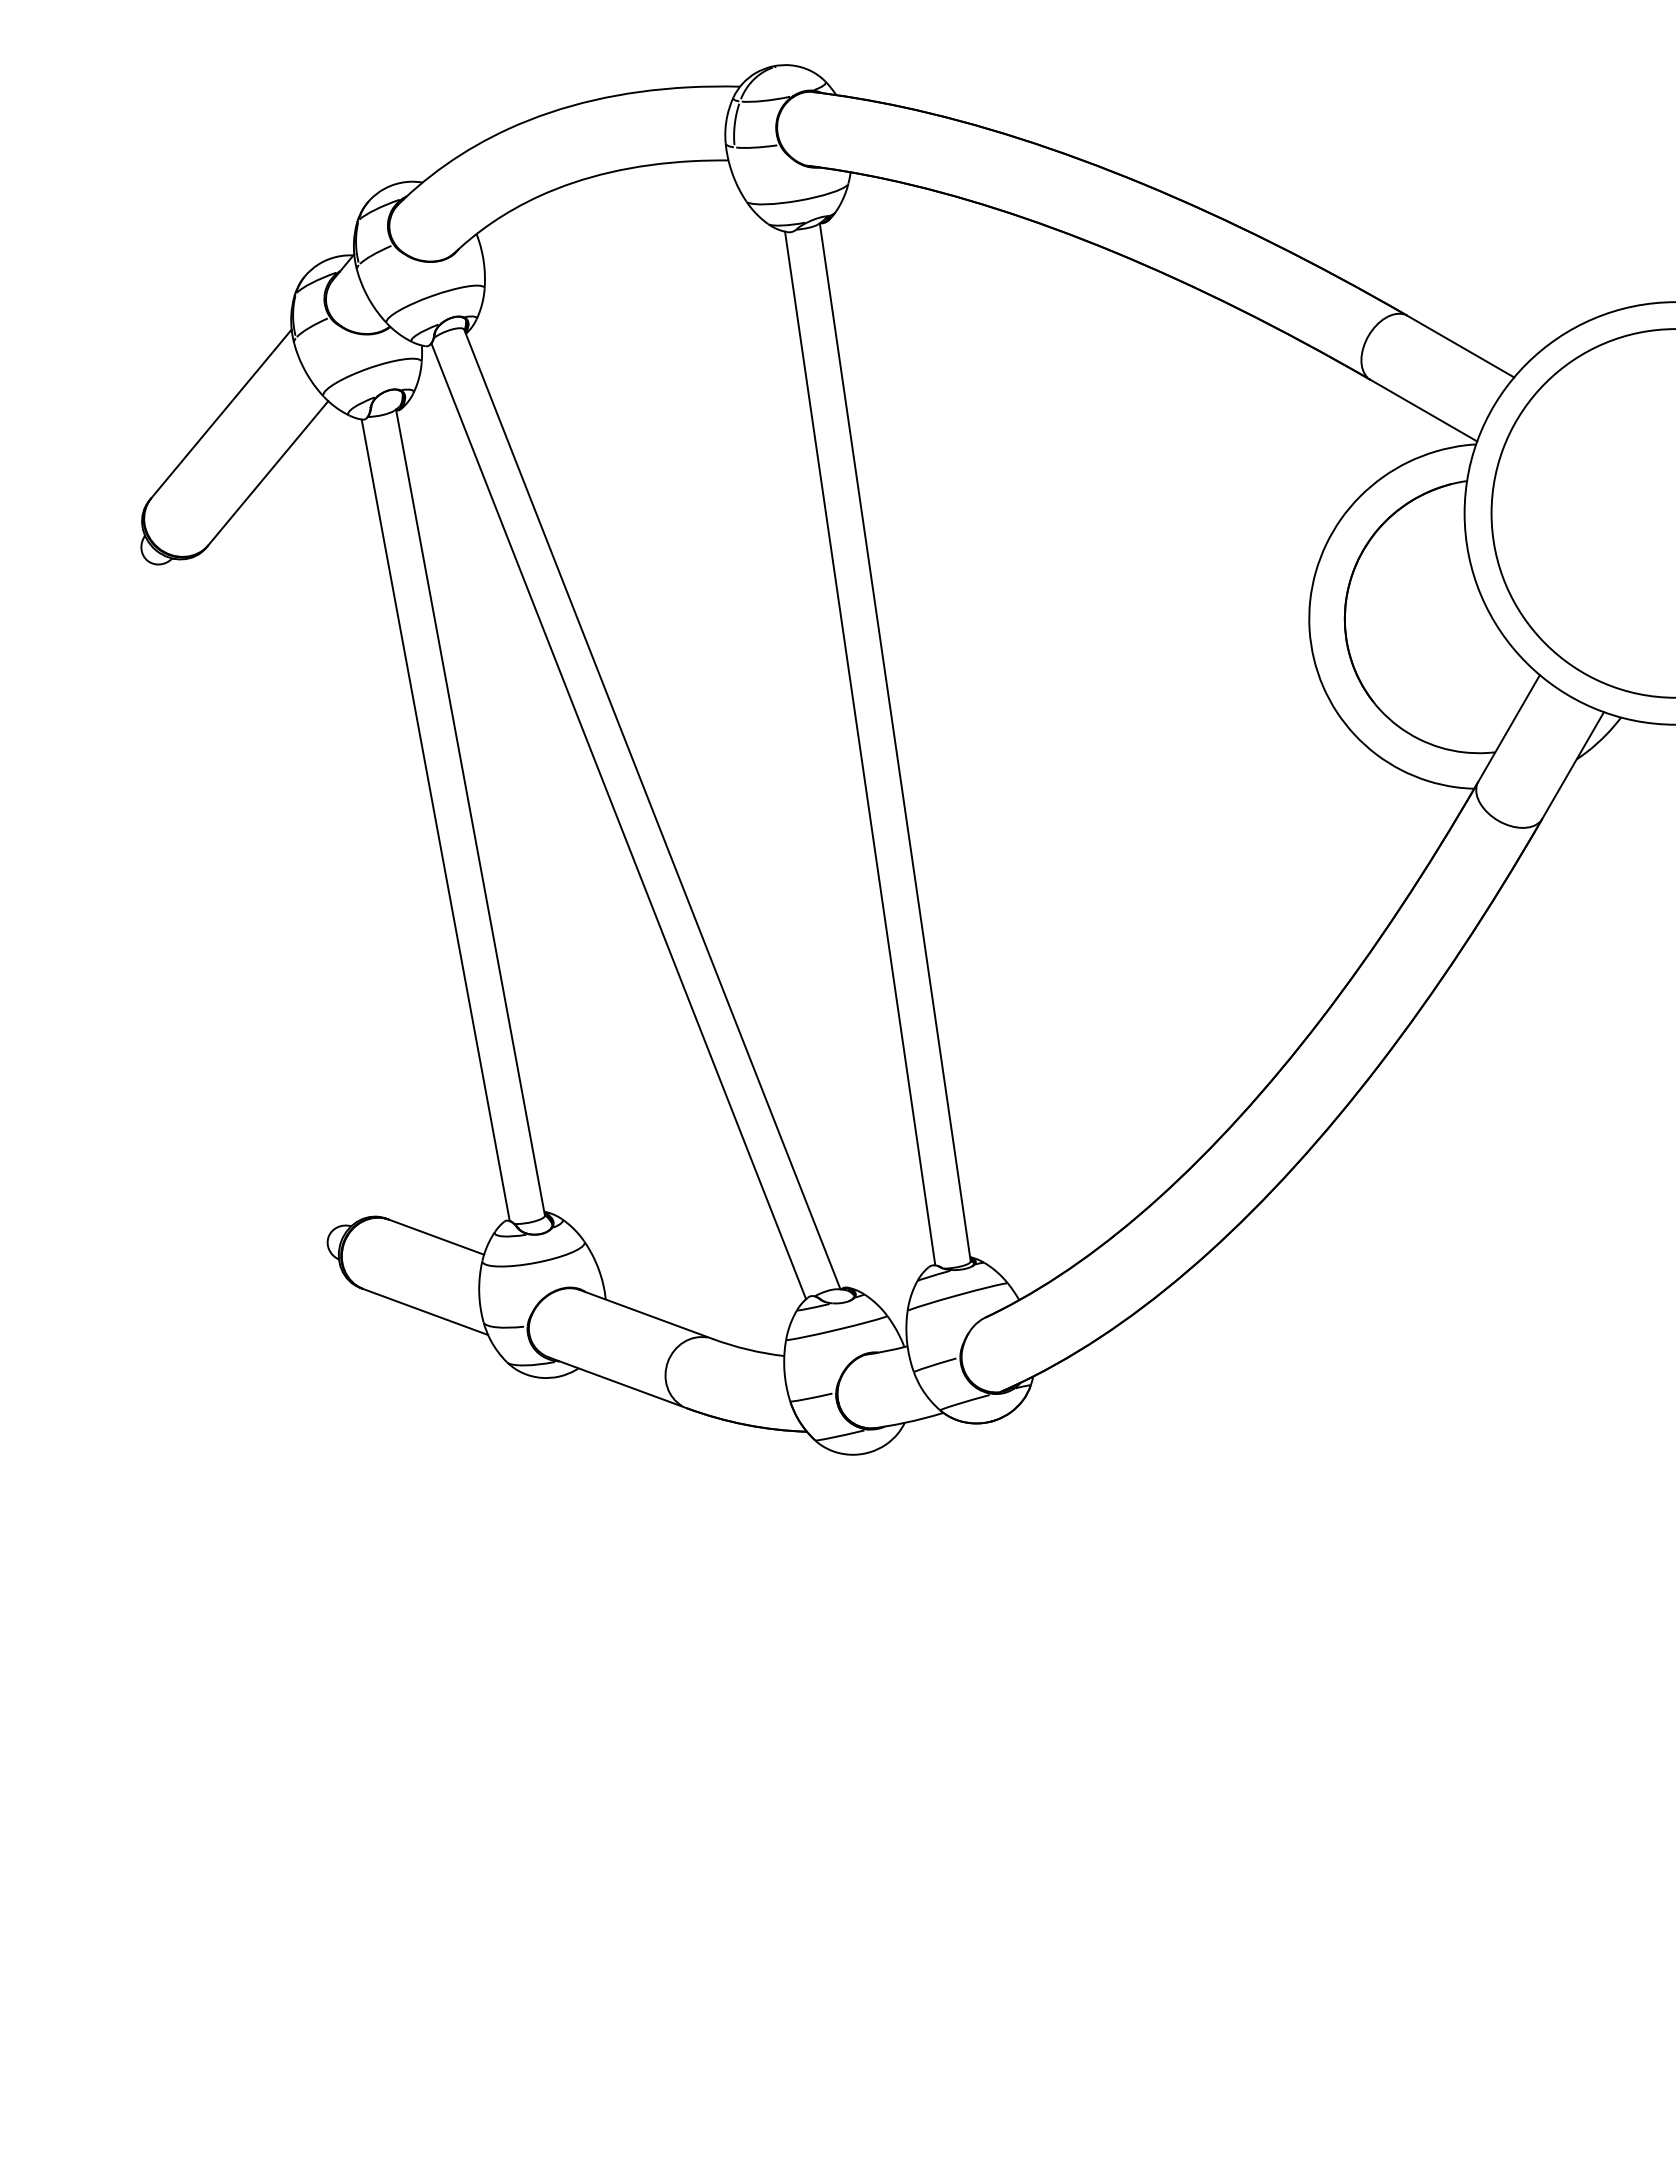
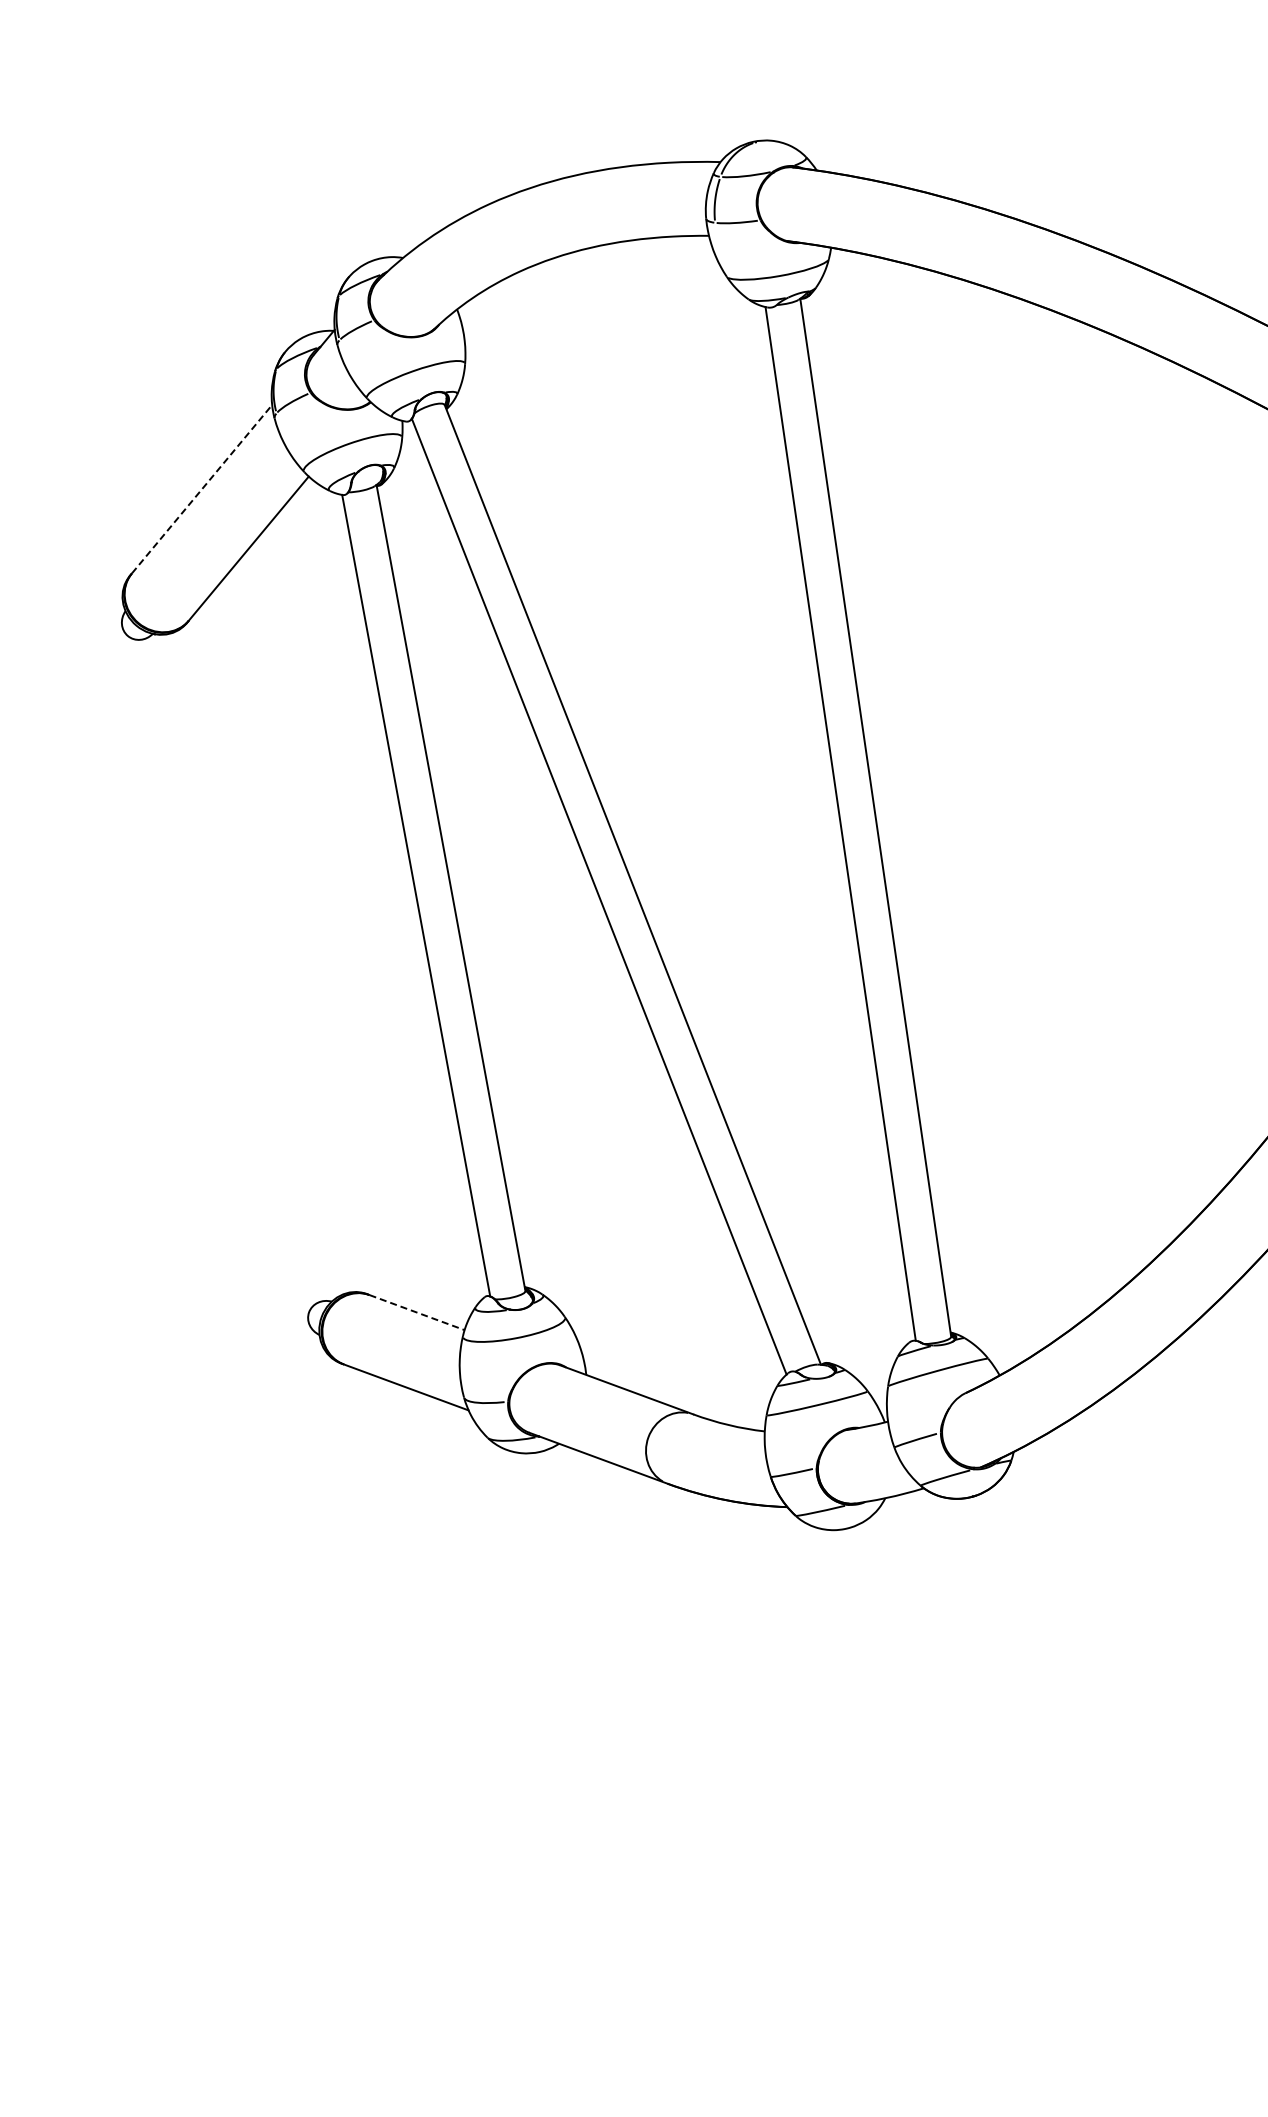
line: (221, 413) -> (201, 488), solid -> dashed
line: (436, 1237) -> (416, 1312), solid -> dashed

